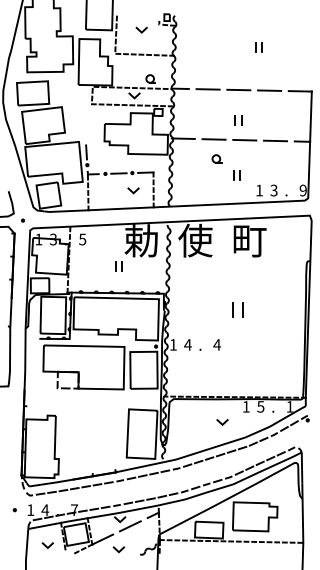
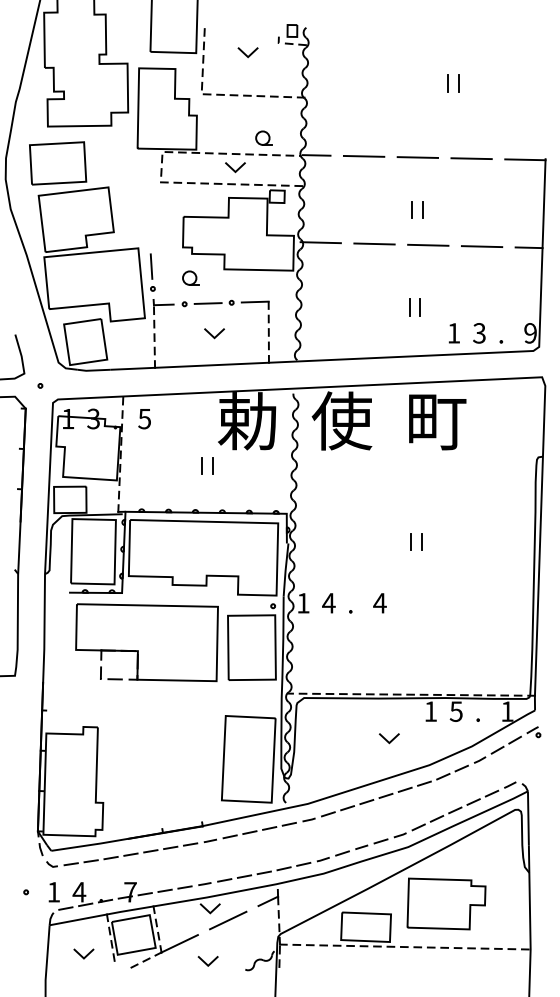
part: (216, 158) -> (189, 277), moved
line: (132, 190) -> (212, 333), moved
part: (237, 309) -> (415, 541), size x0.62

